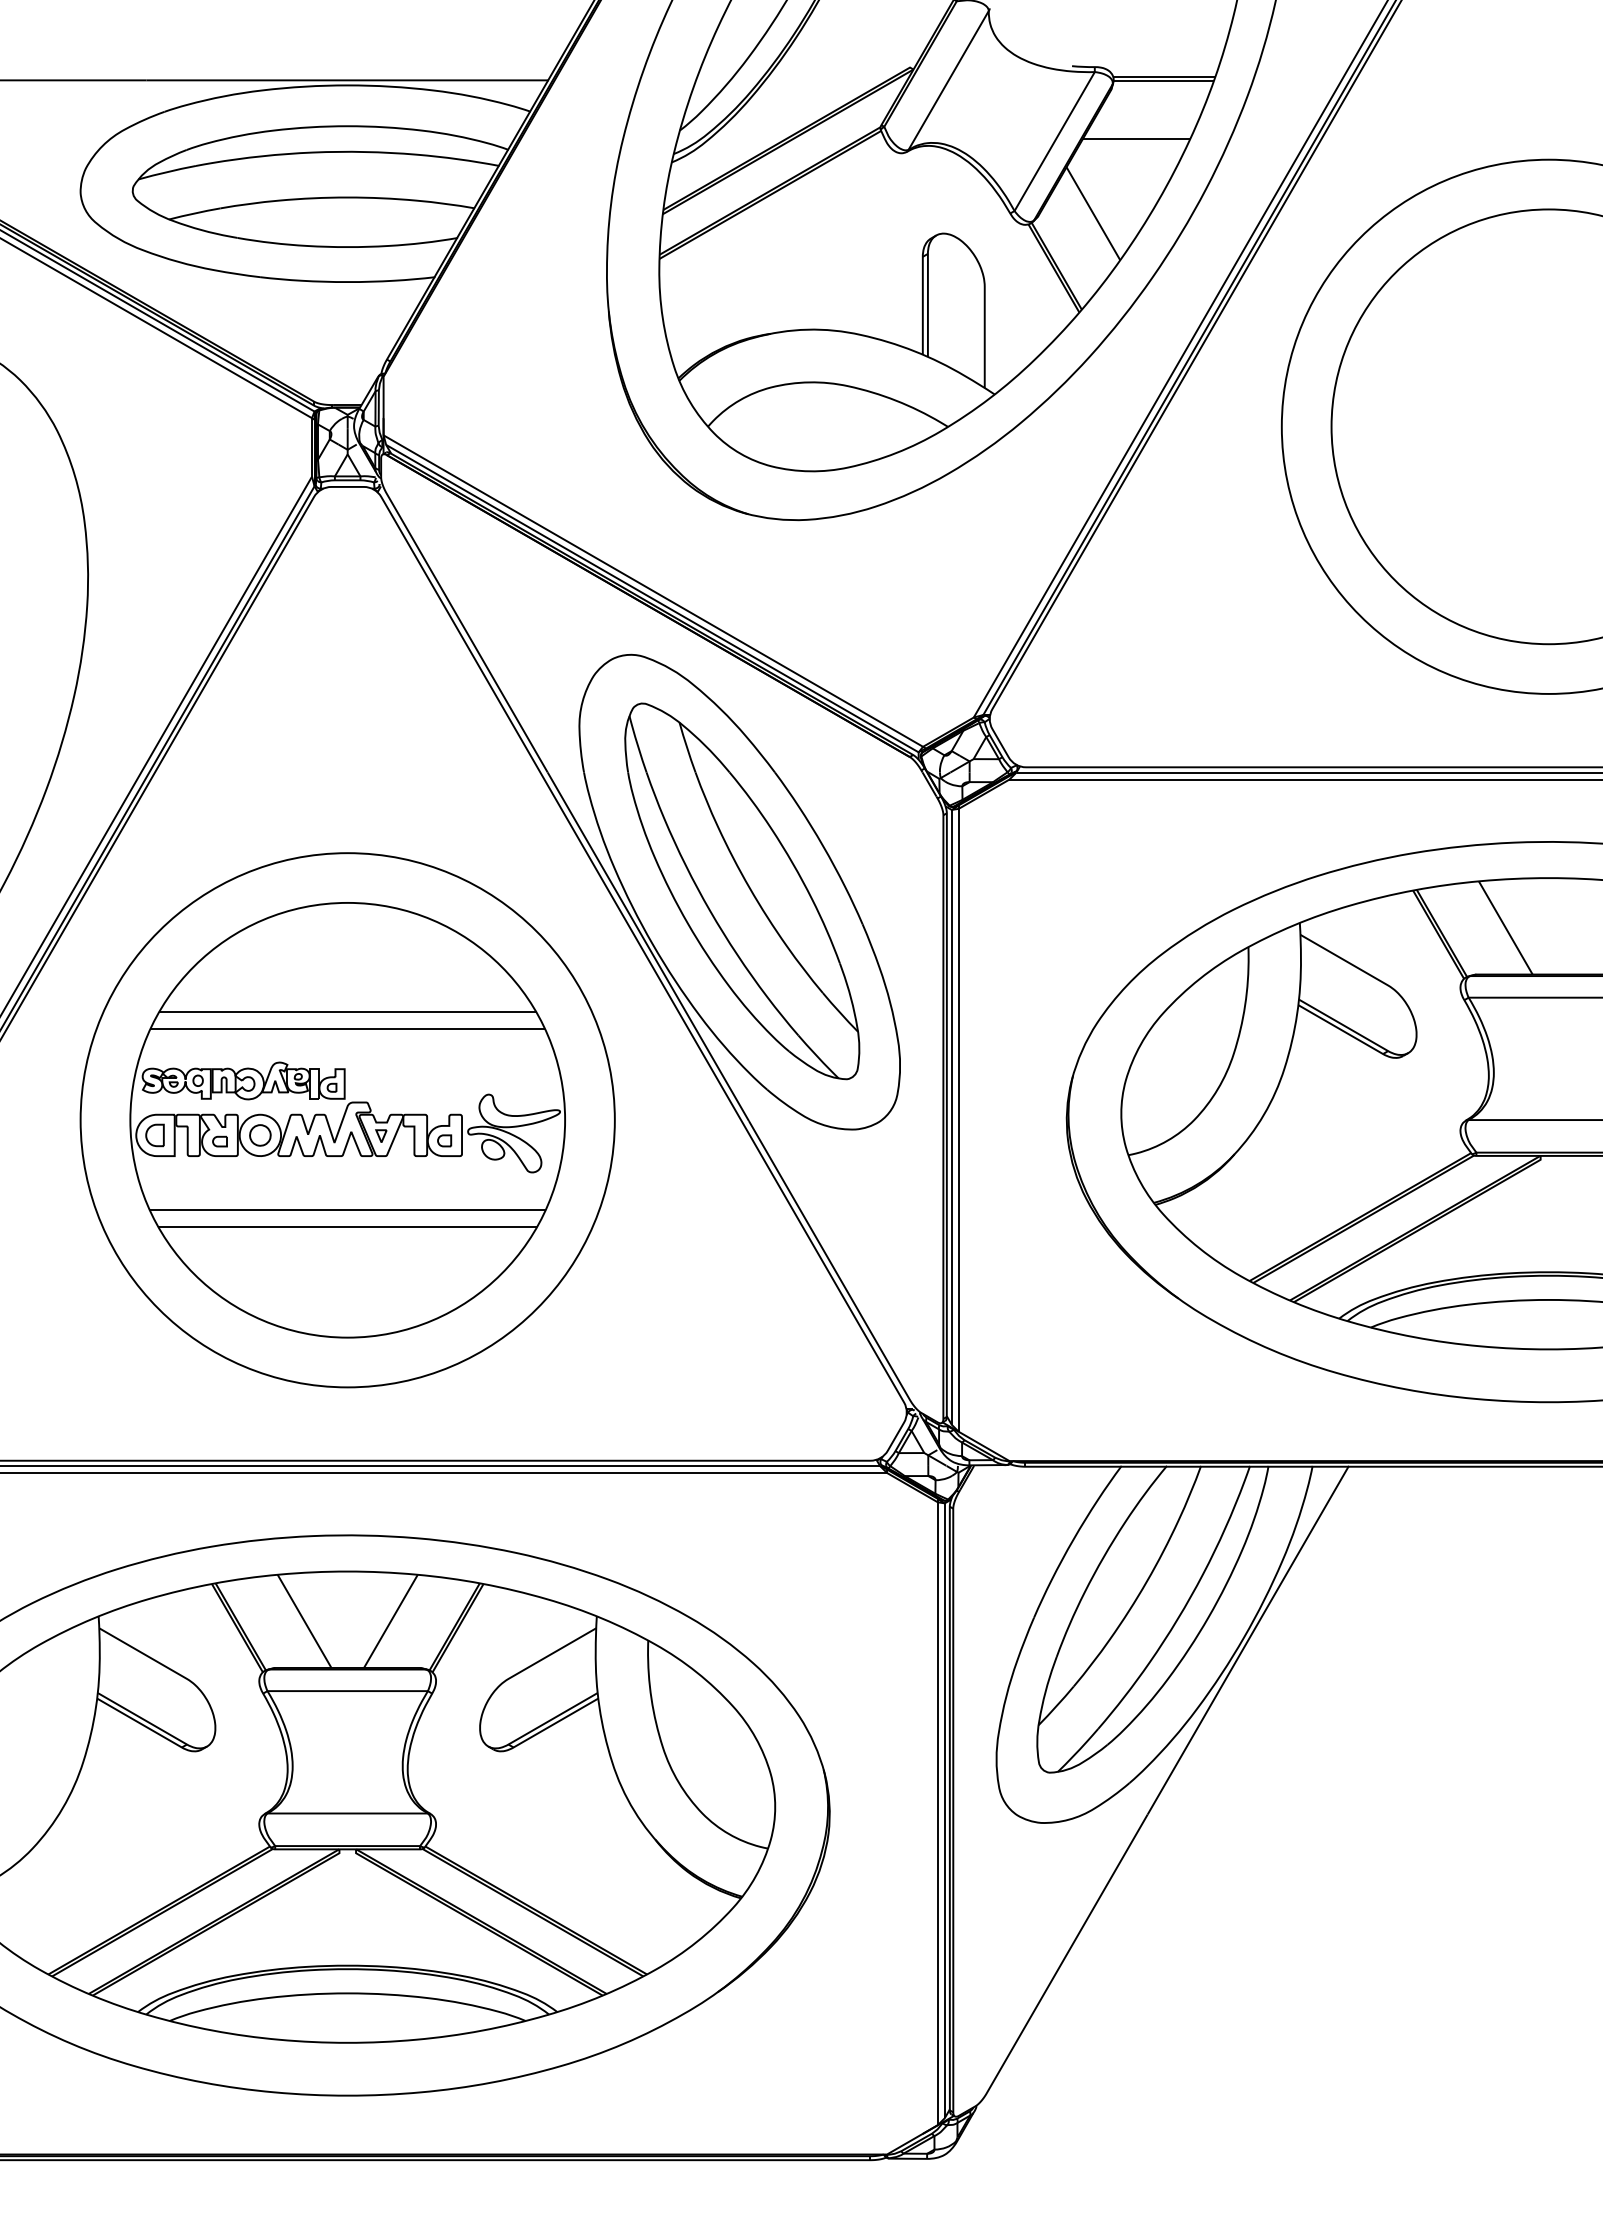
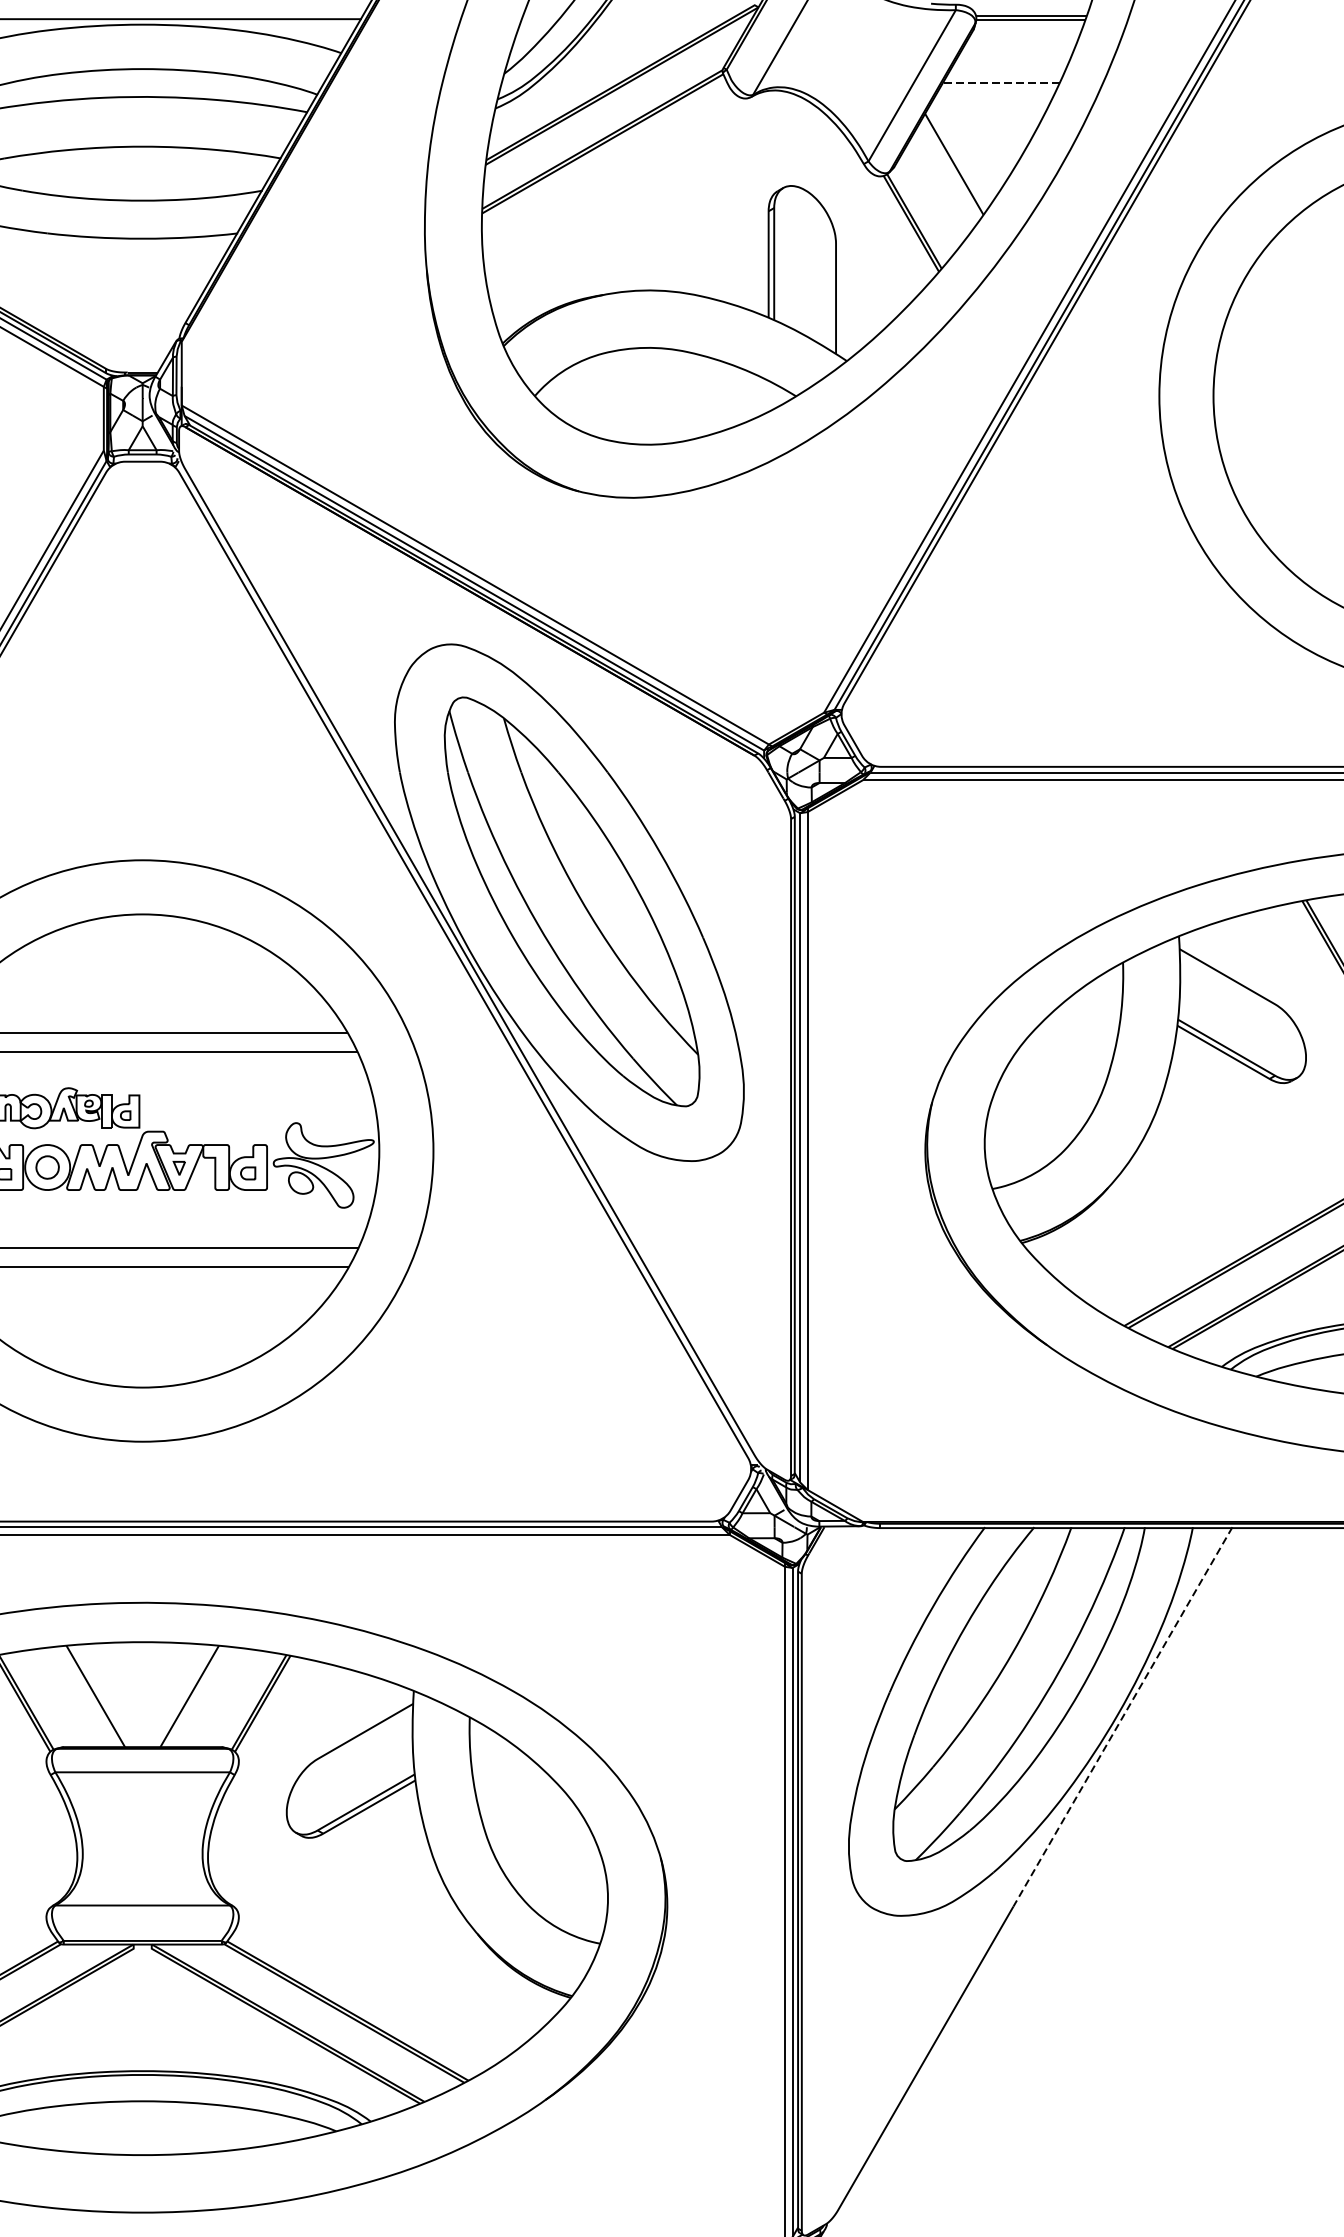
line: (1136, 138) -> (1001, 82), solid -> dashed
line: (1248, 1640) -> (1123, 1717), solid -> dashed

